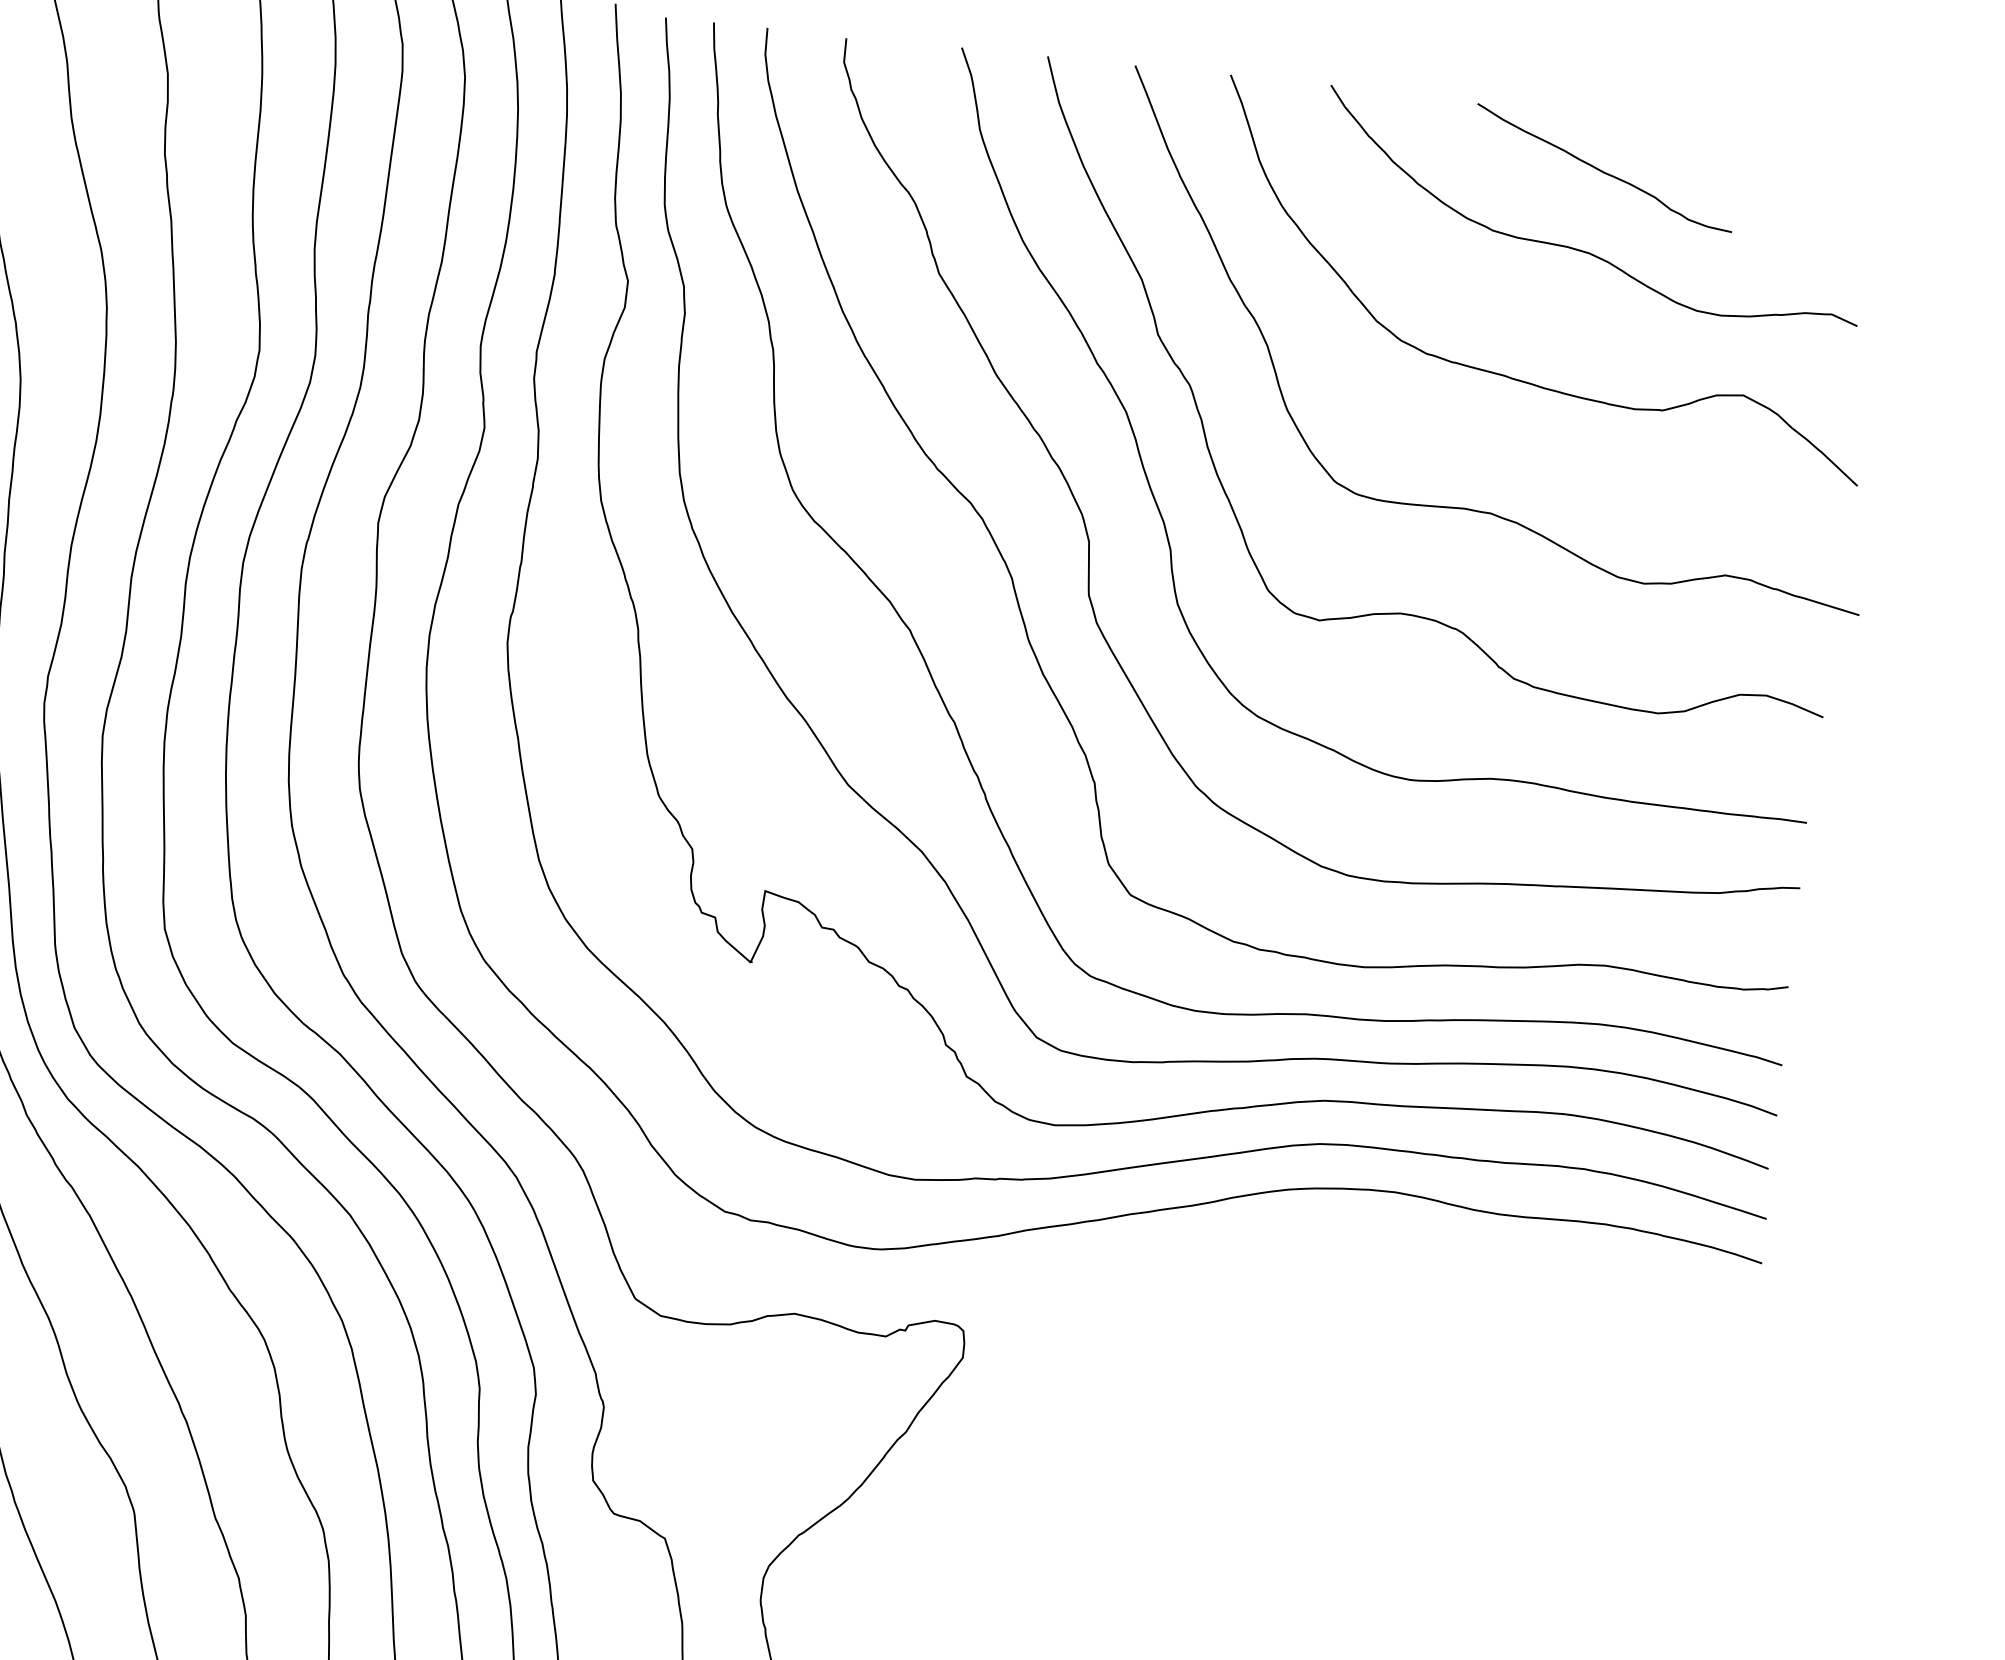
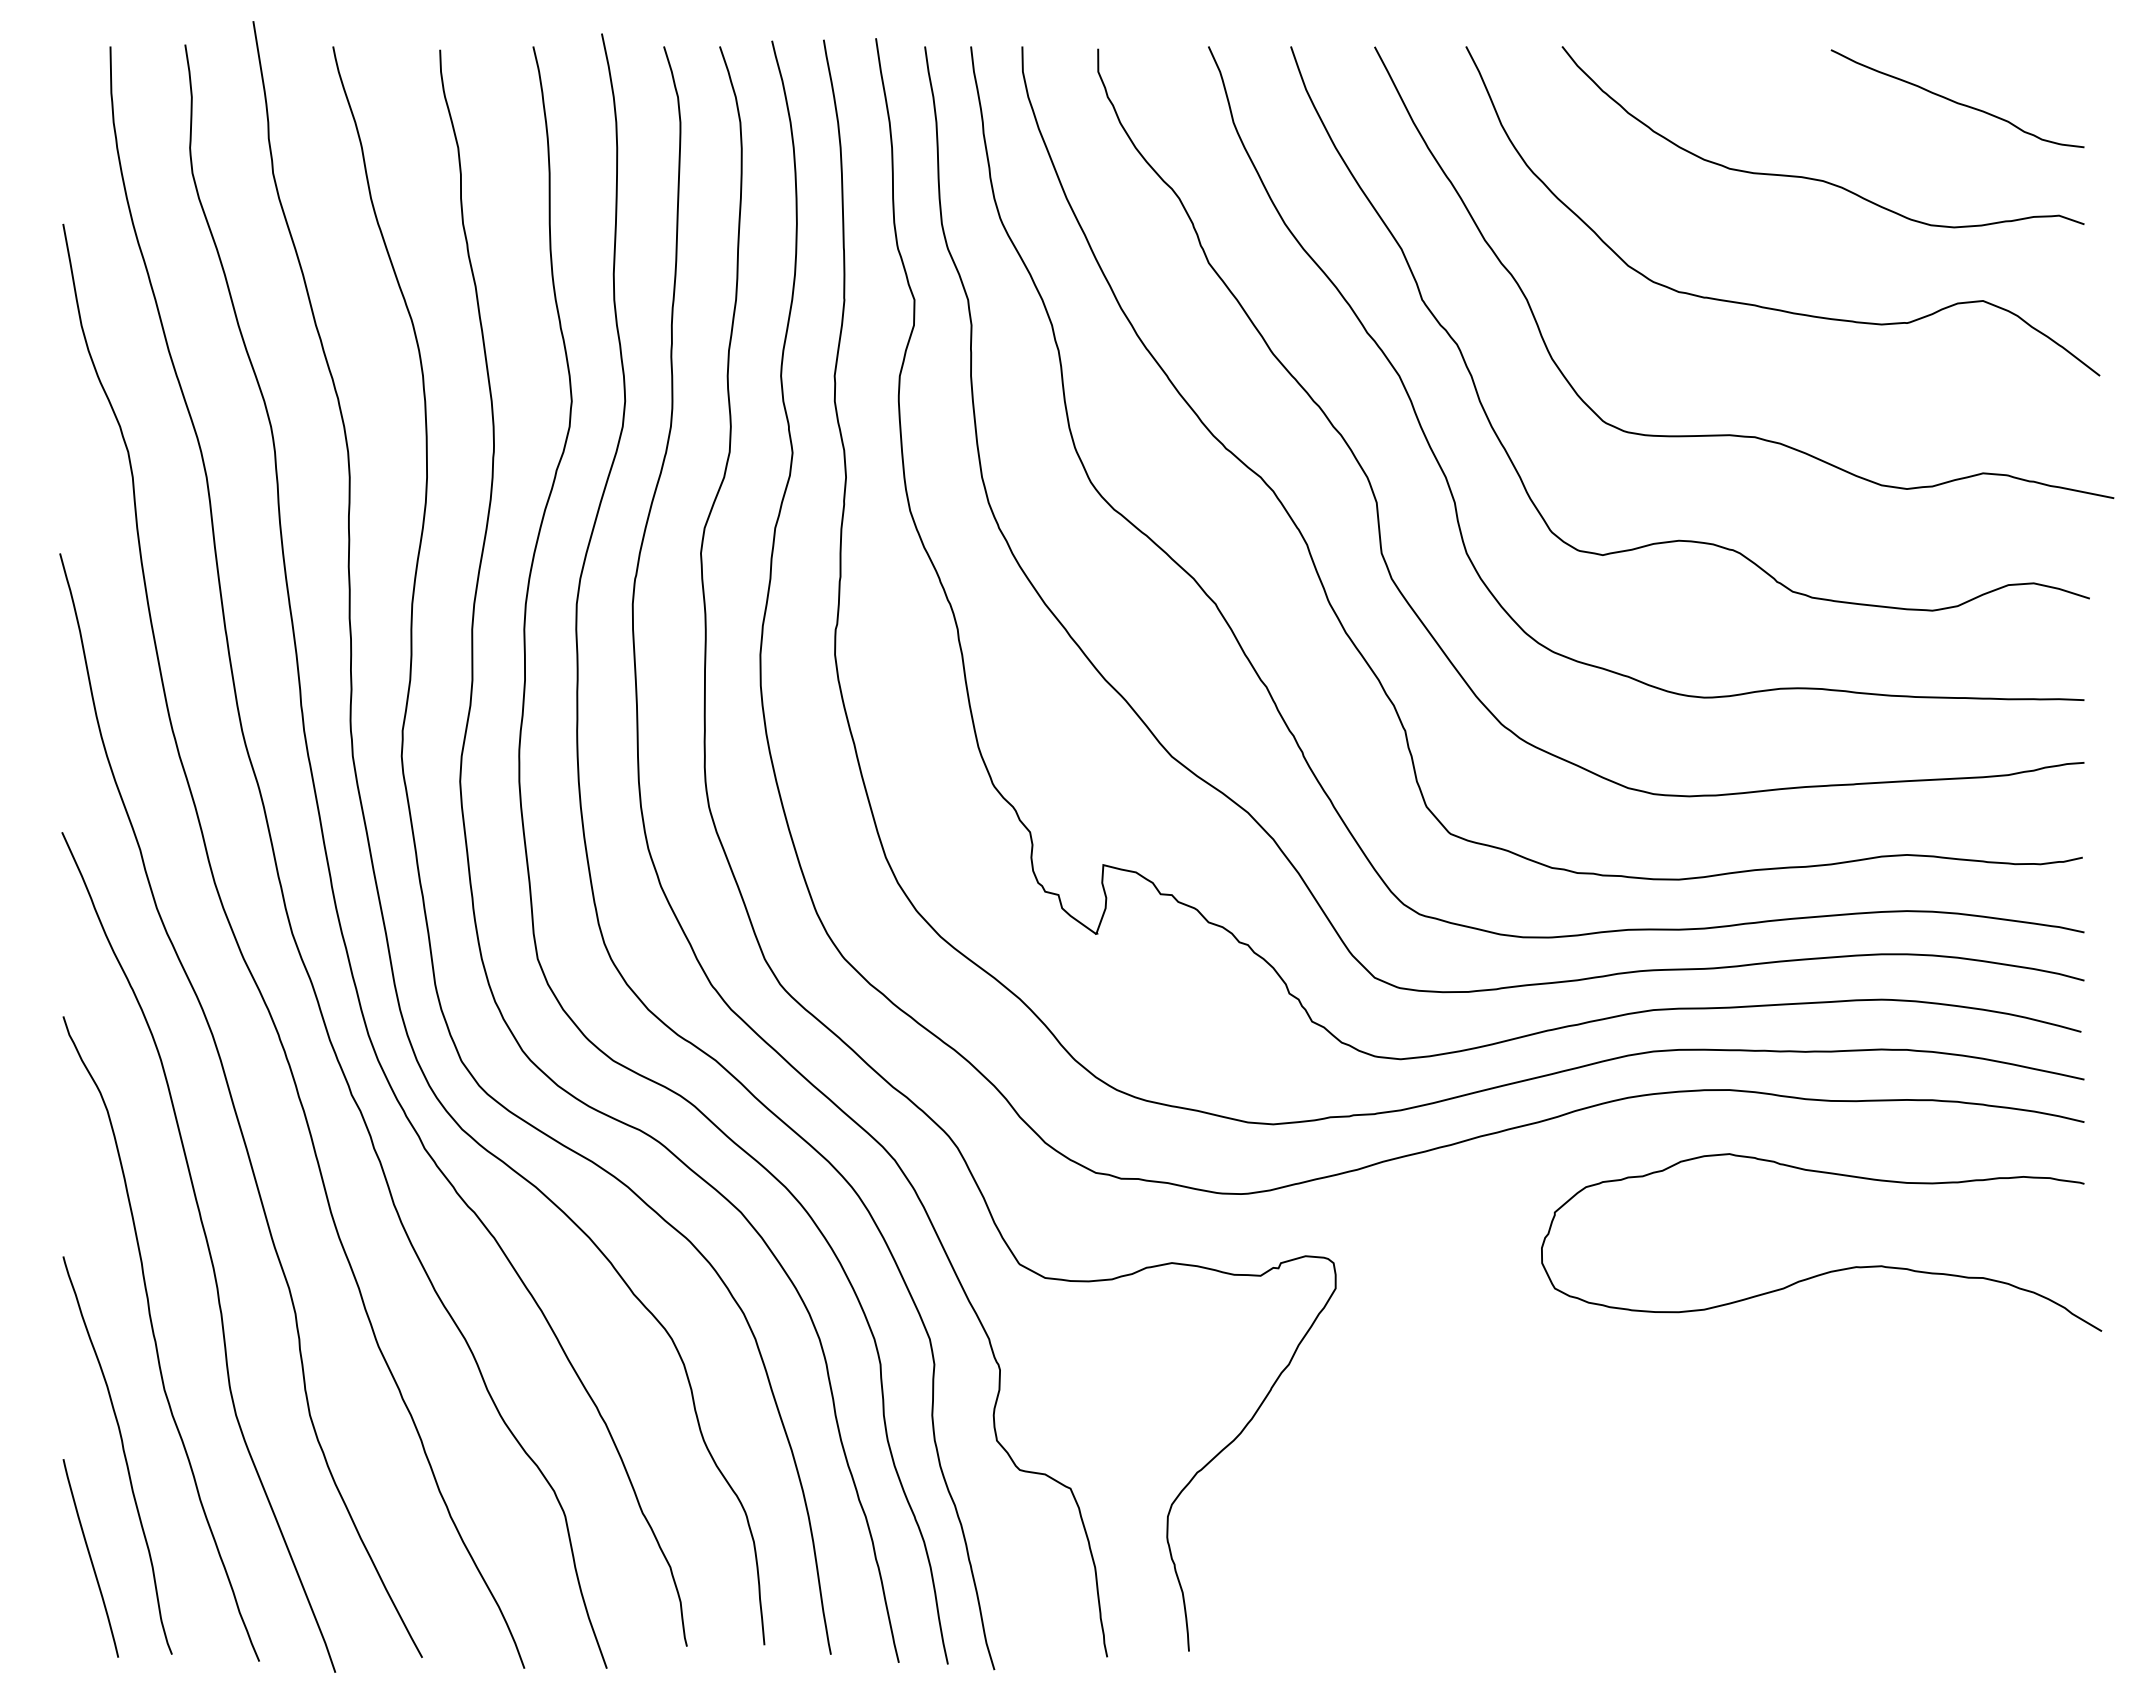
curve: (1603, 170) -> (1956, 101), moved
curve: (1478, 1392) -> (1827, 1271), added

